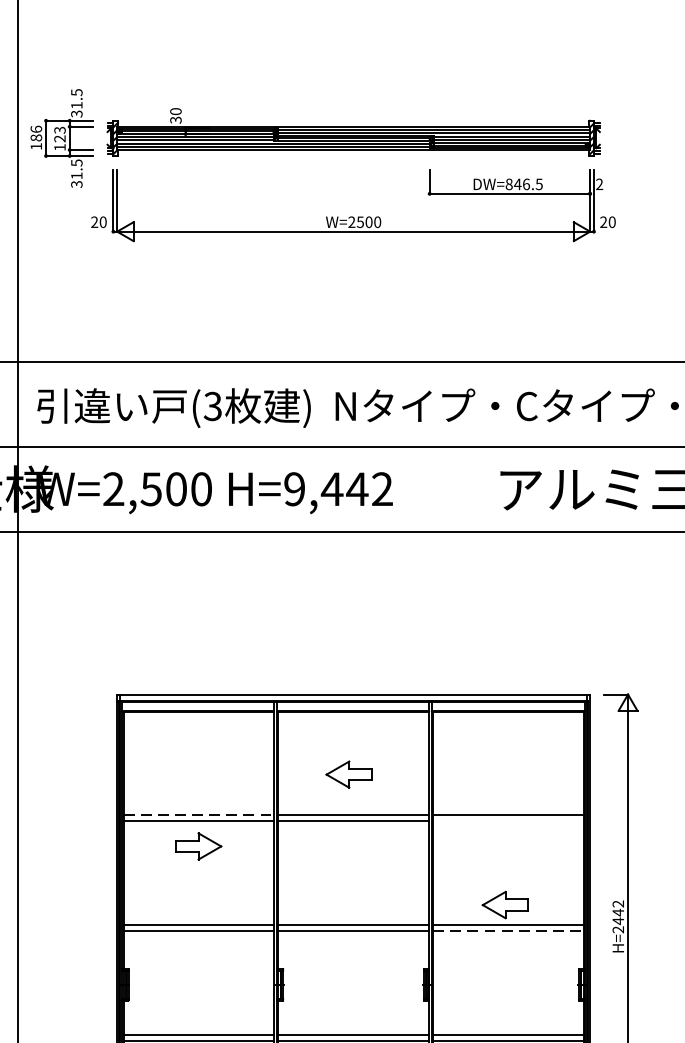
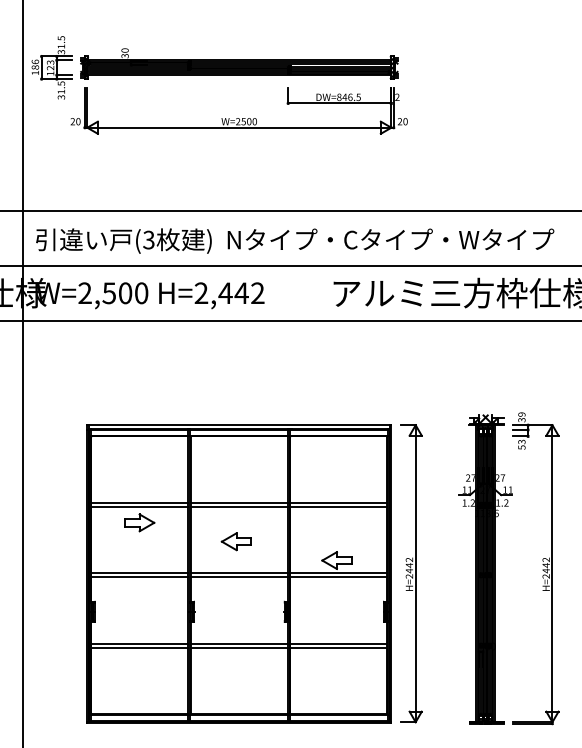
text: (294, 489) -> (201, 293), H=9,442 -> H=2,442
part: (347, 774) -> (235, 541), moved
line: (199, 814) -> (140, 502), dashed -> solid
line: (507, 820) -> (338, 506), added
line: (509, 931) -> (339, 577), dashed -> solid

